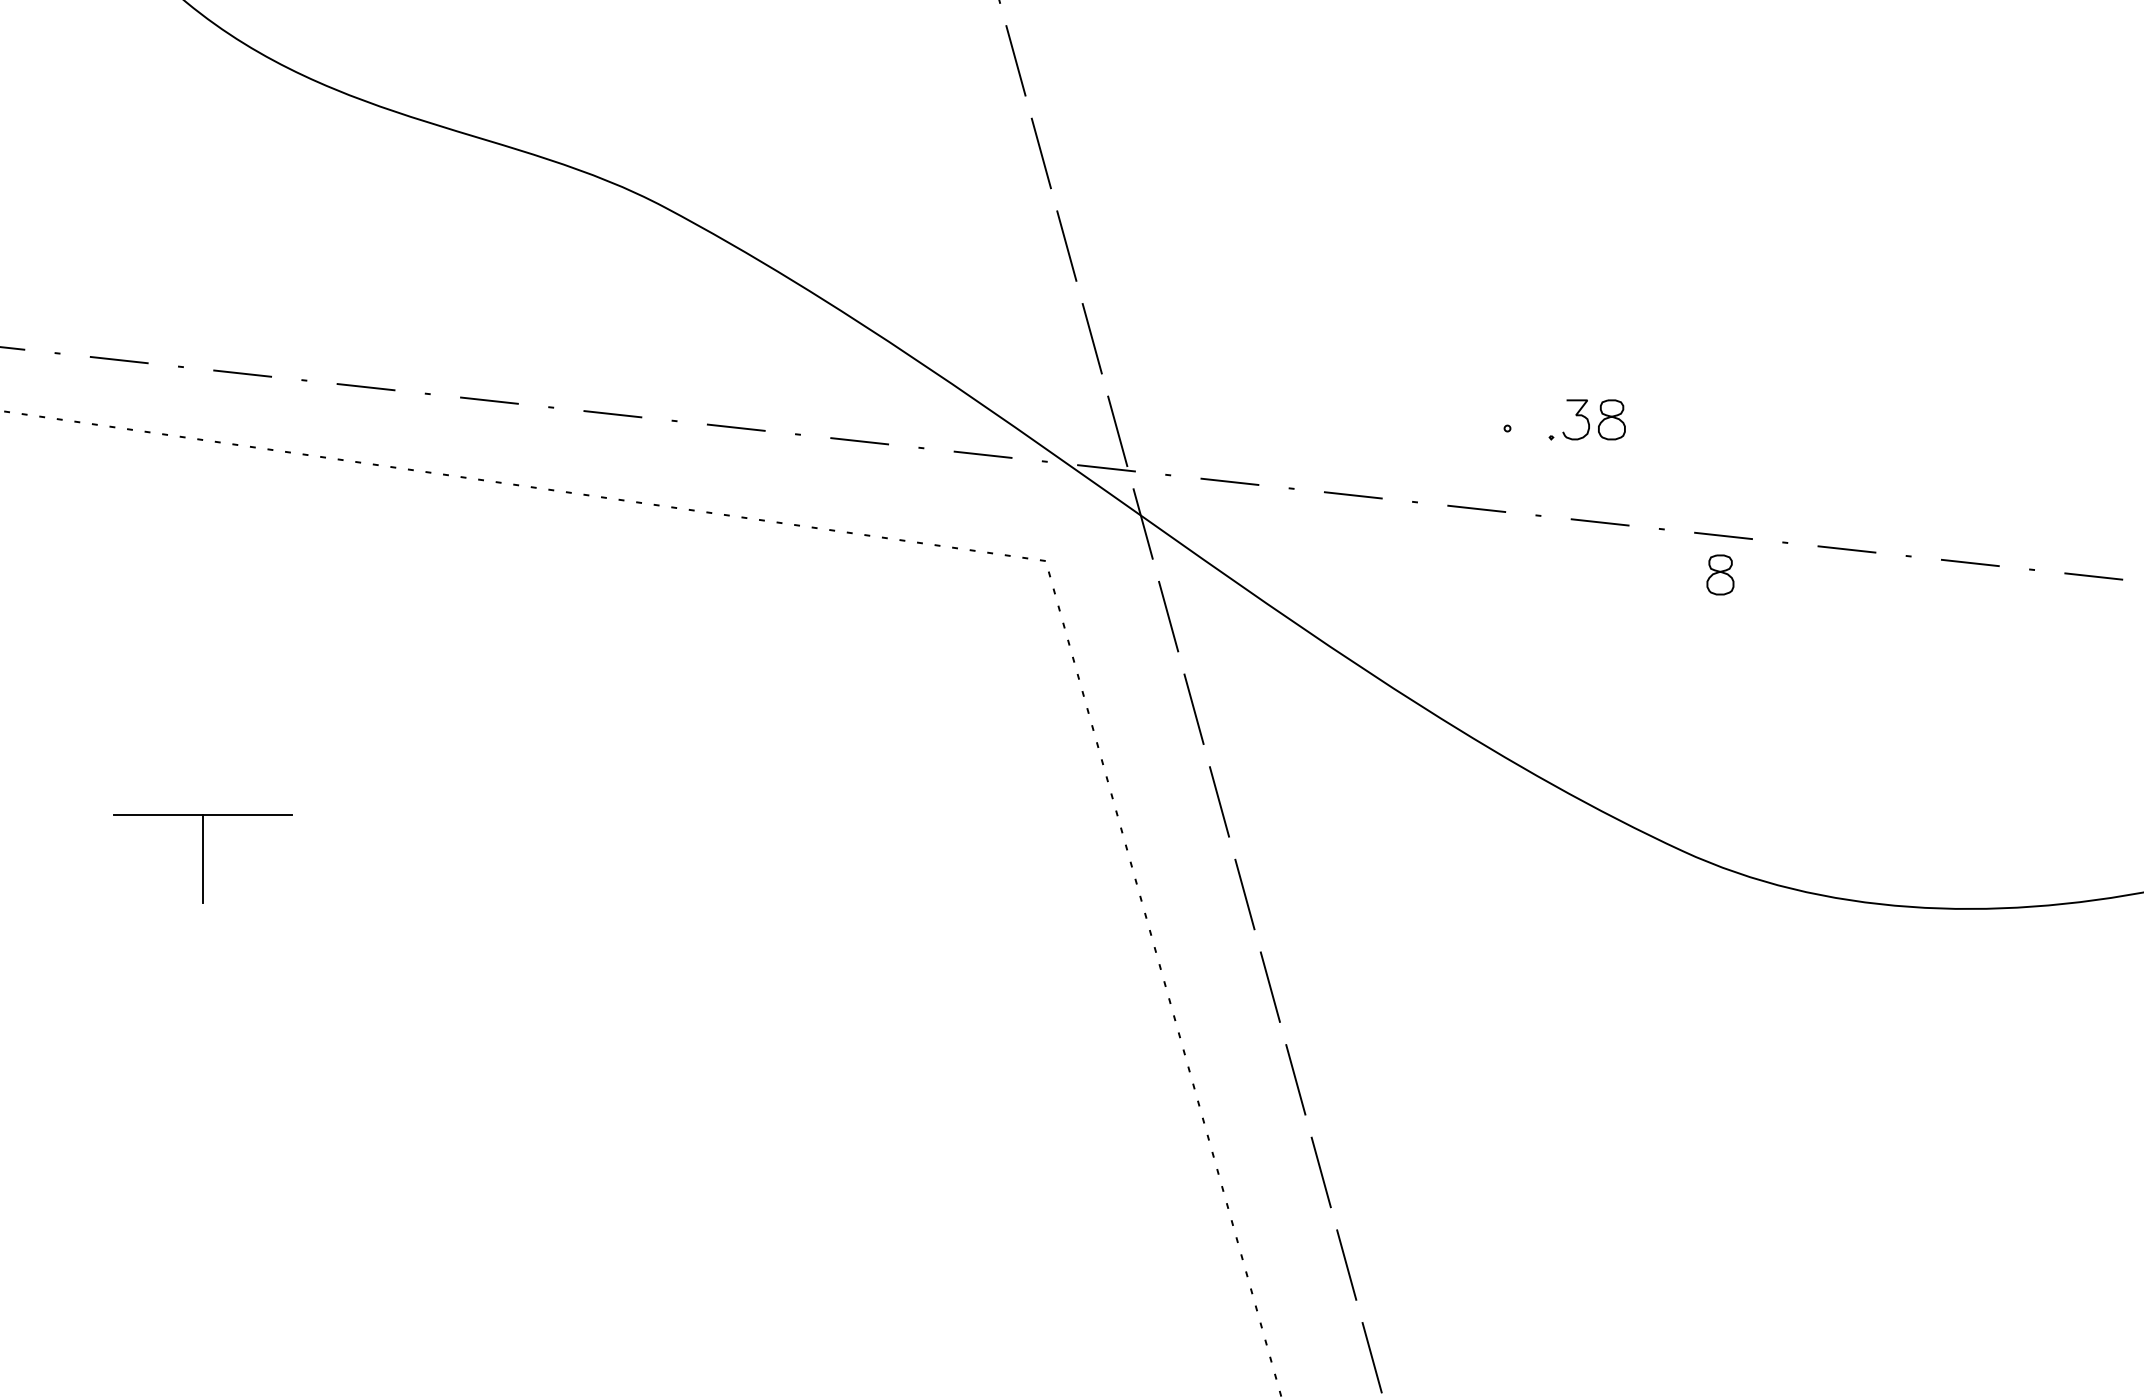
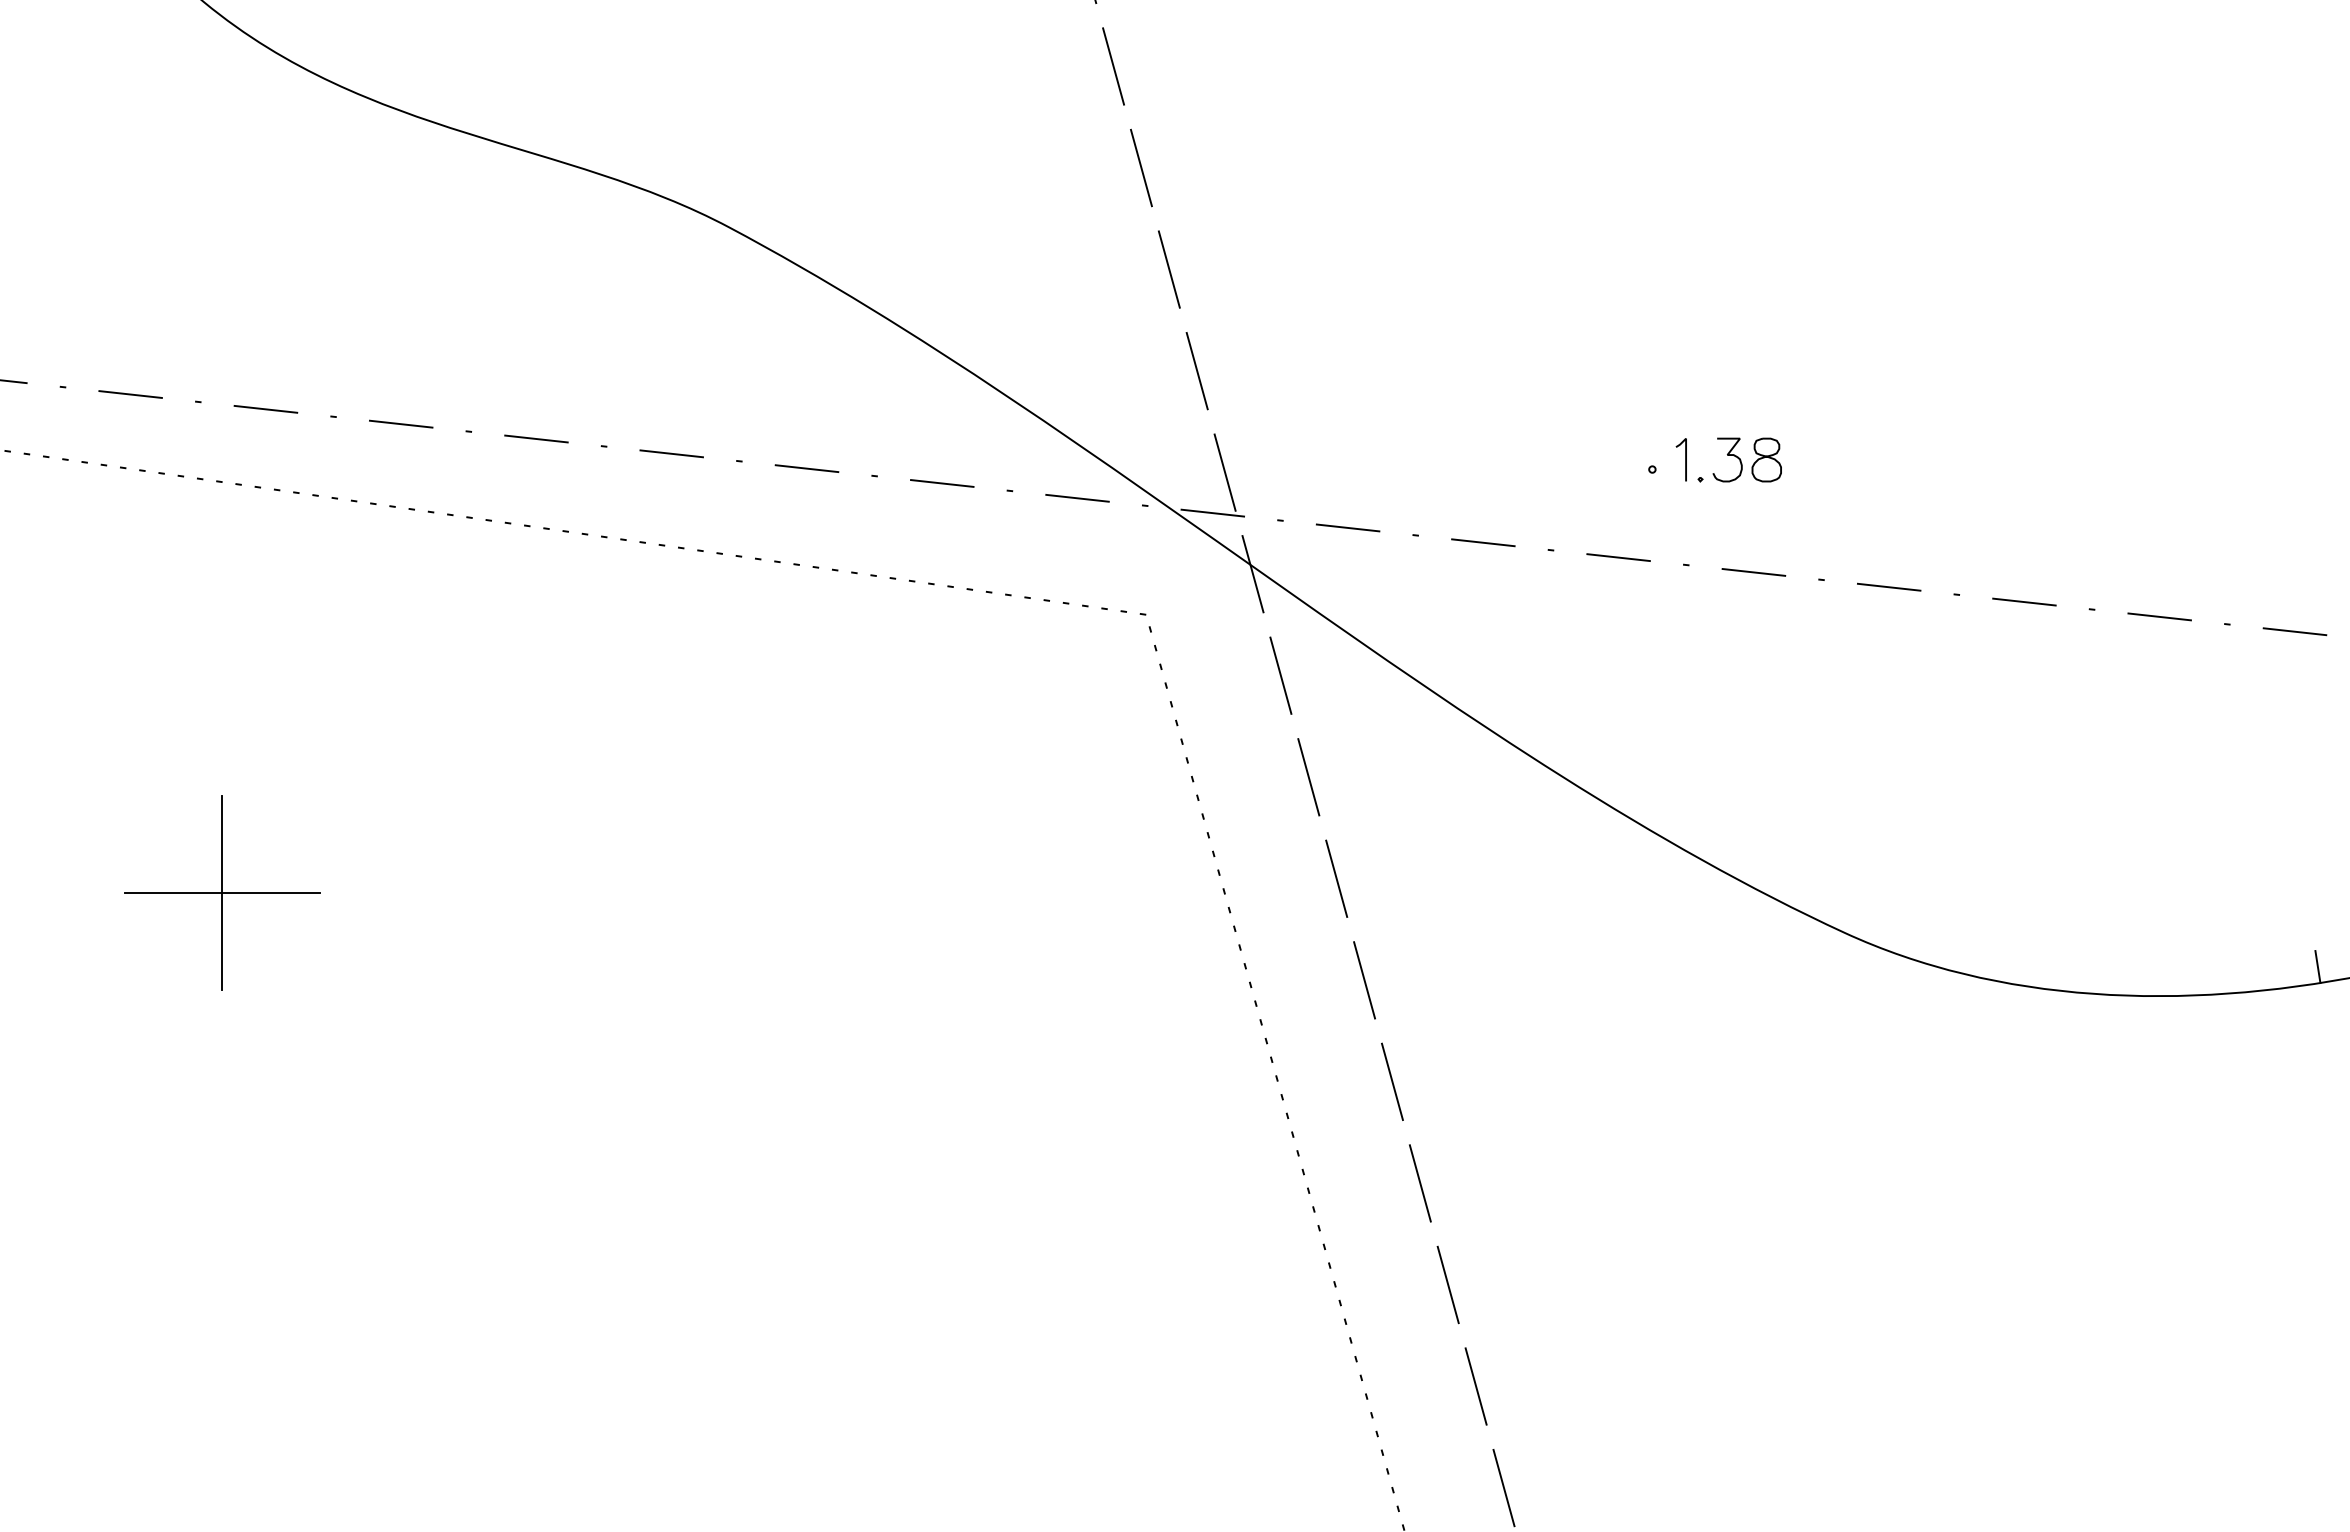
line: (1537, 419) -> (1685, 459), added
part: (1720, 574) -> (1885, 629), removed
line: (203, 769) -> (222, 843), added
line: (2114, 882) -> (2317, 967), added

